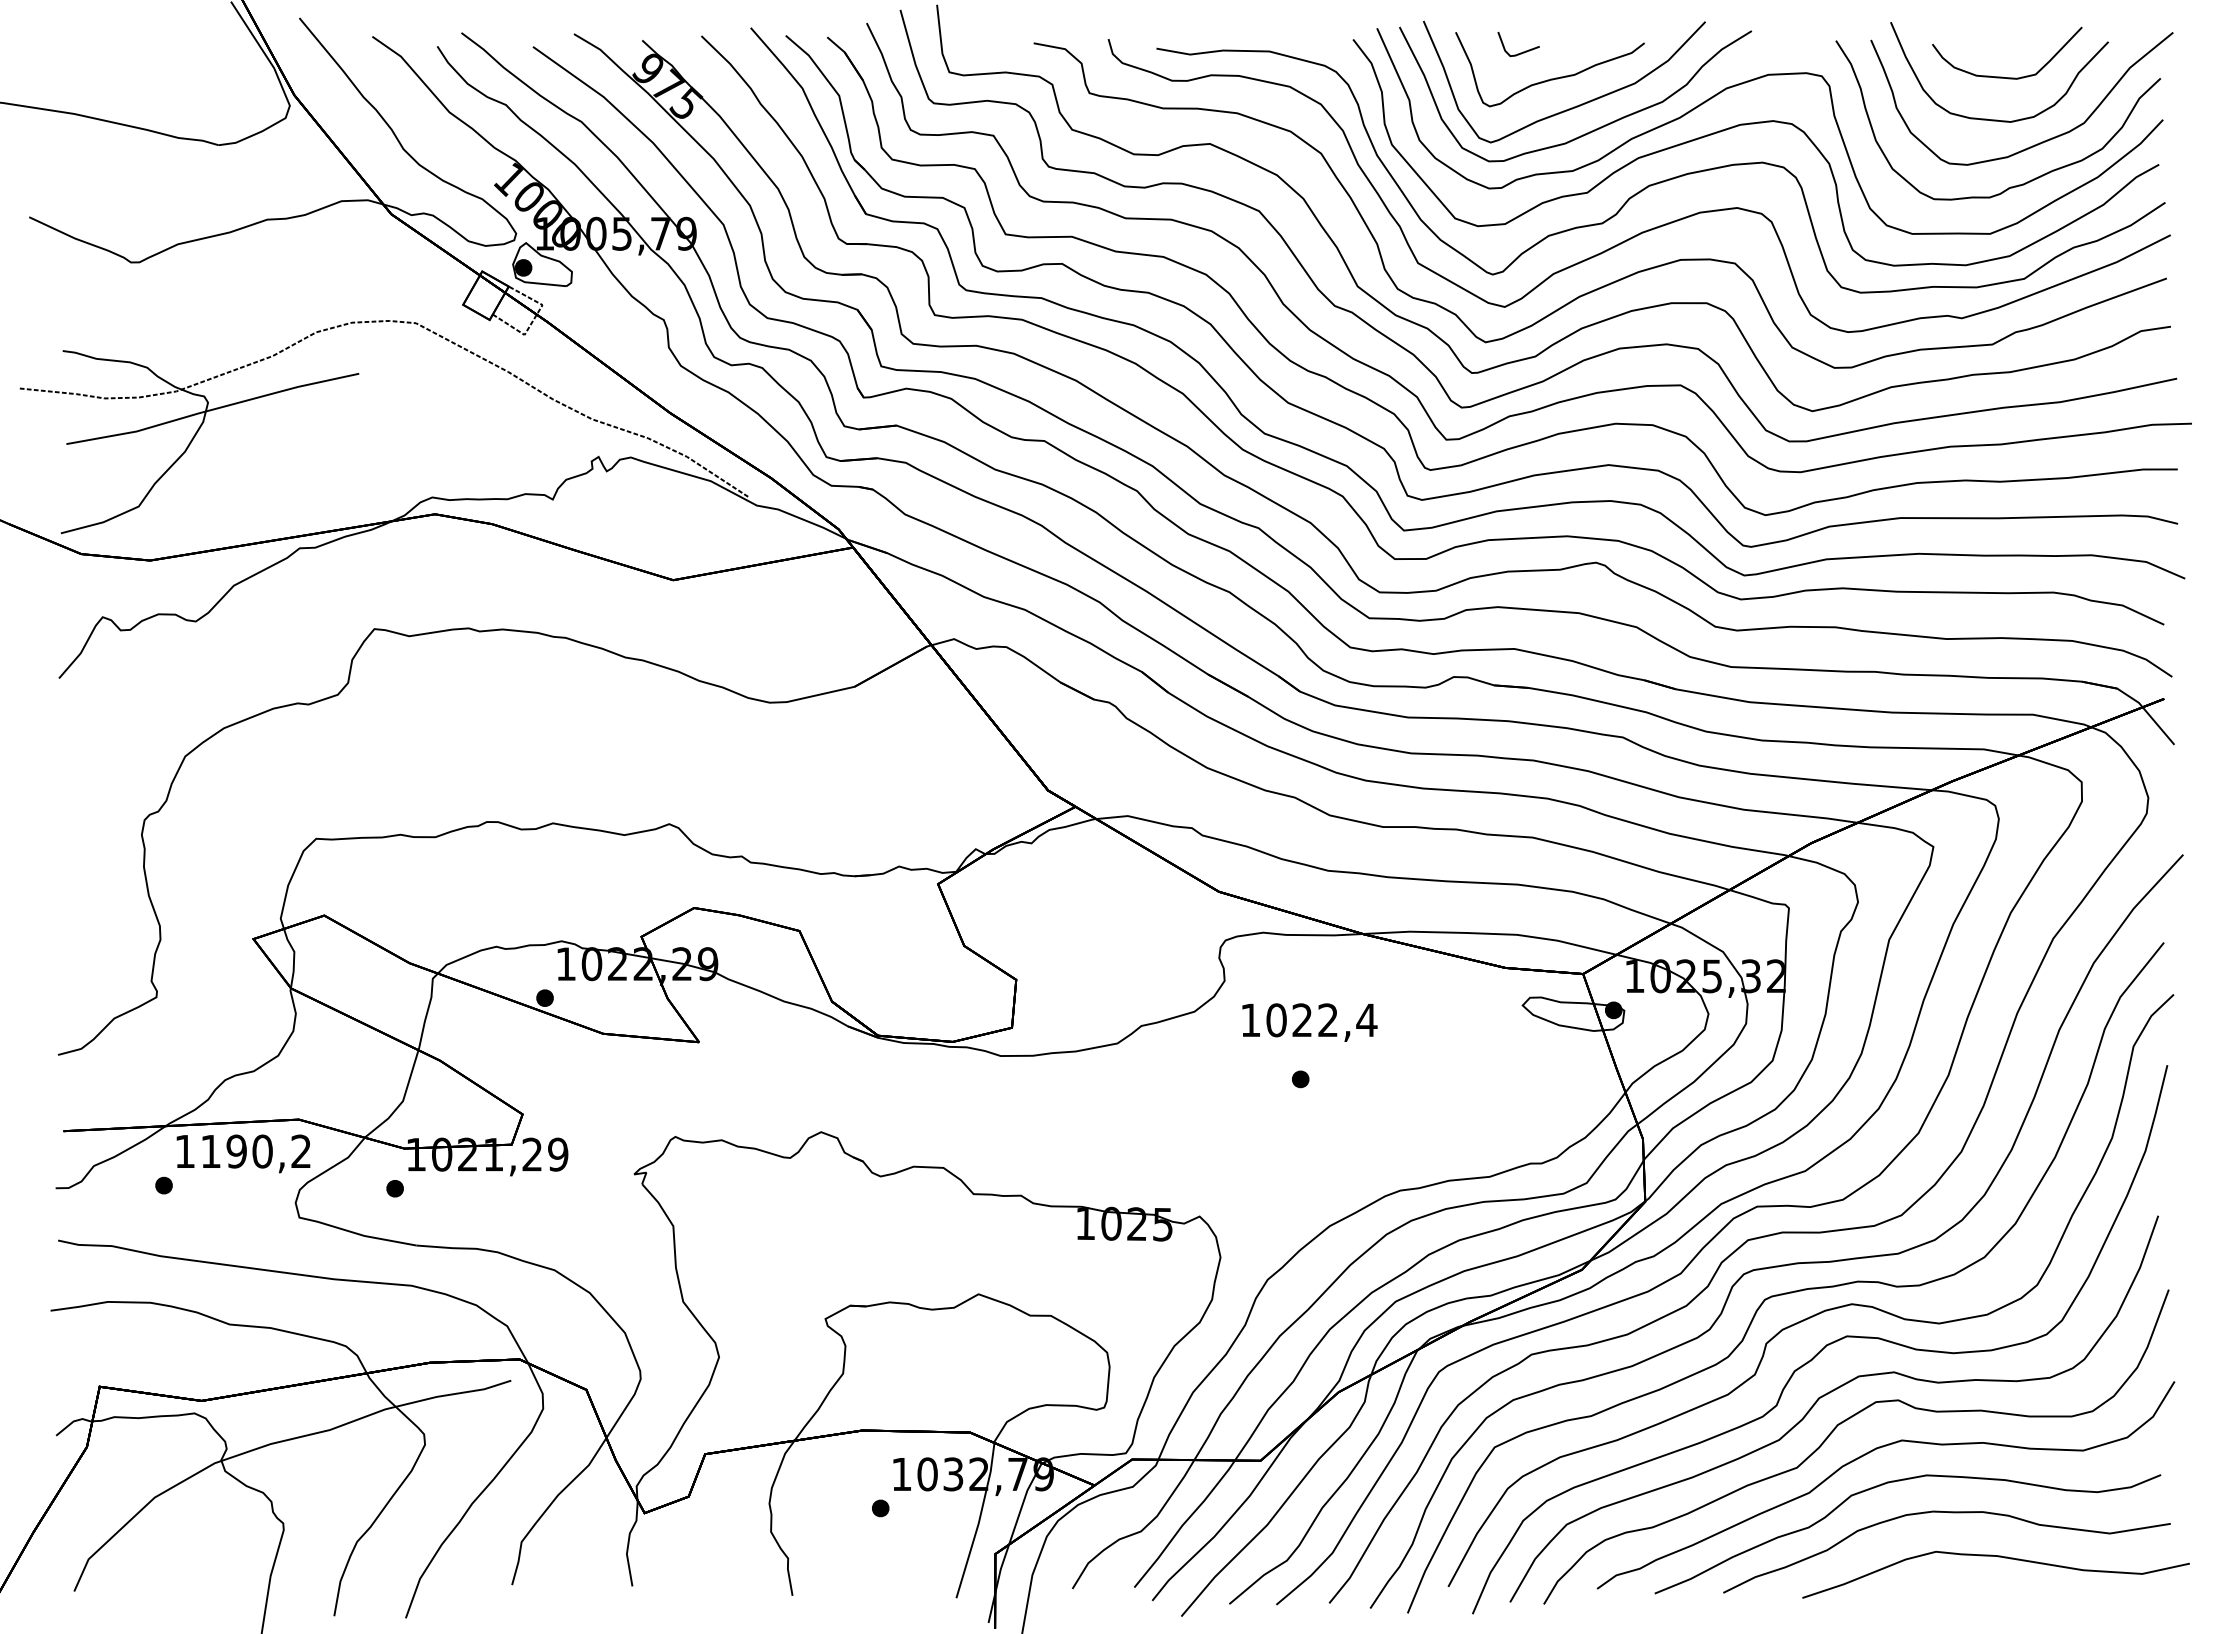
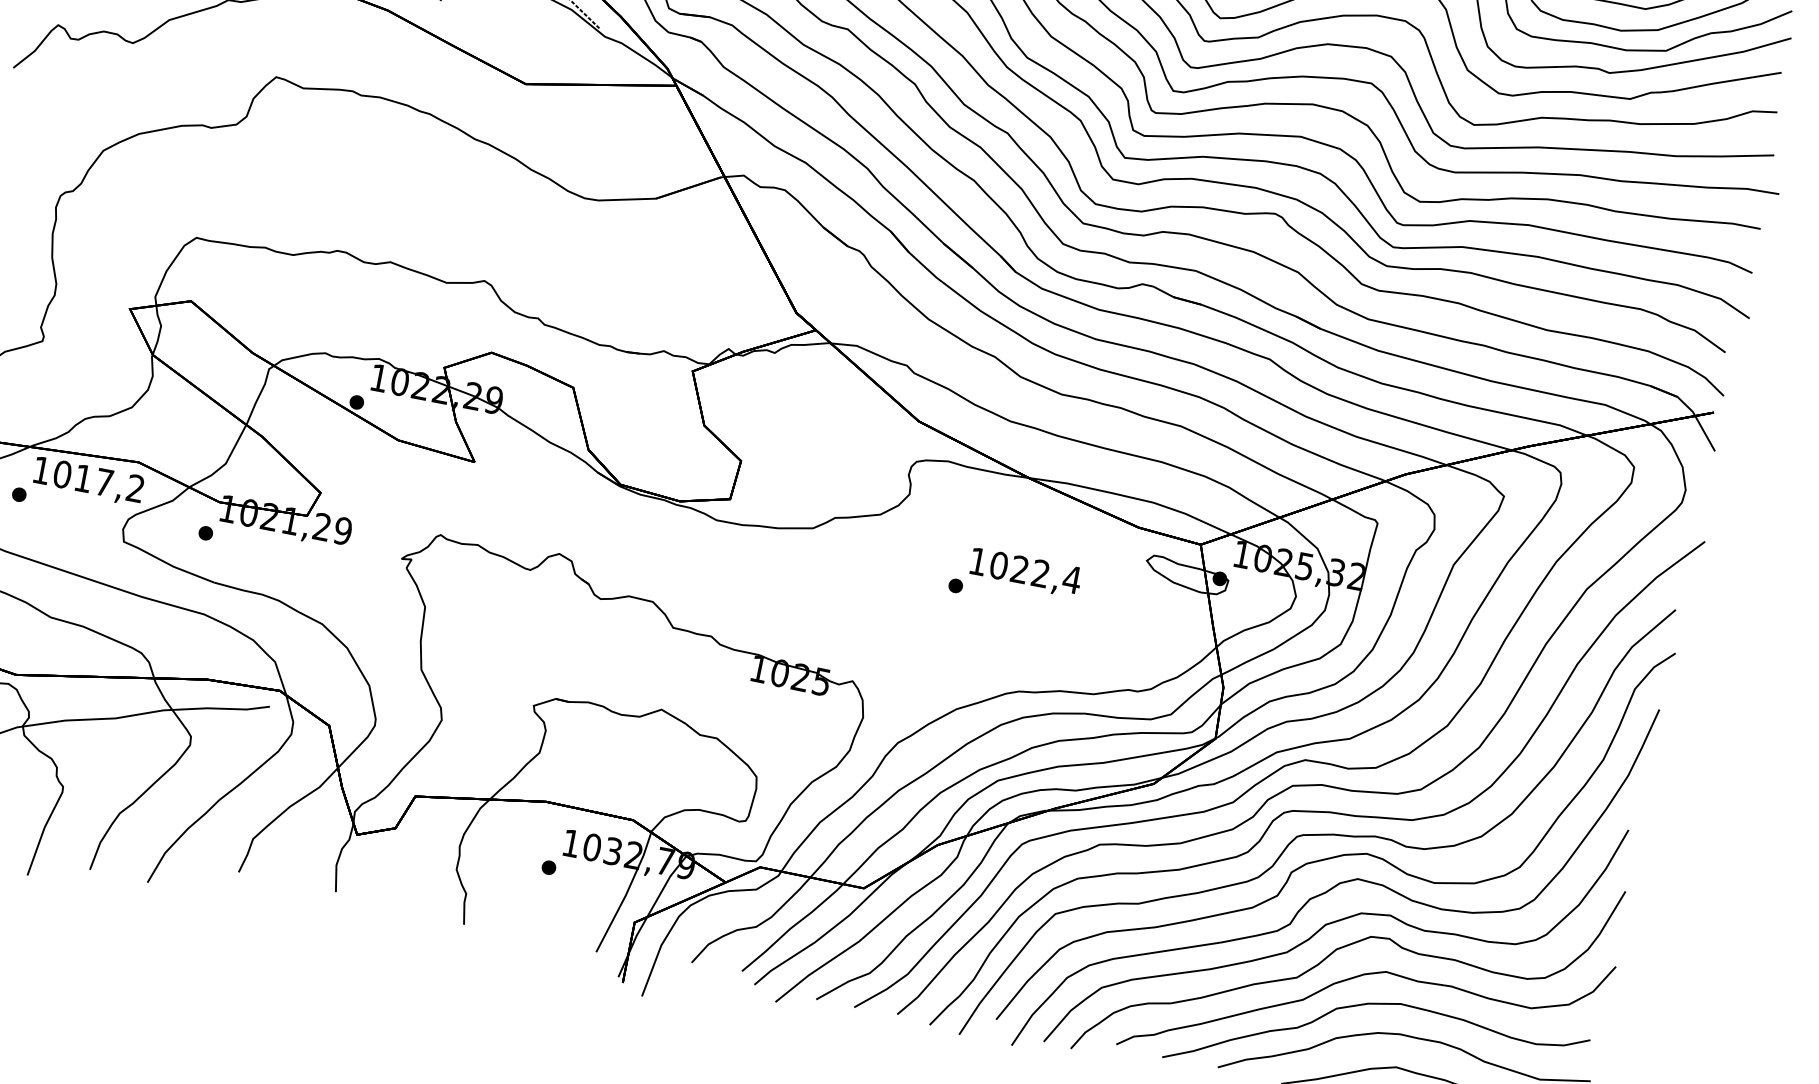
text: (1309, 1022) -> (1025, 572), moved
text: (236, 1151) -> (83, 478), 1190,2 -> 1017,2

